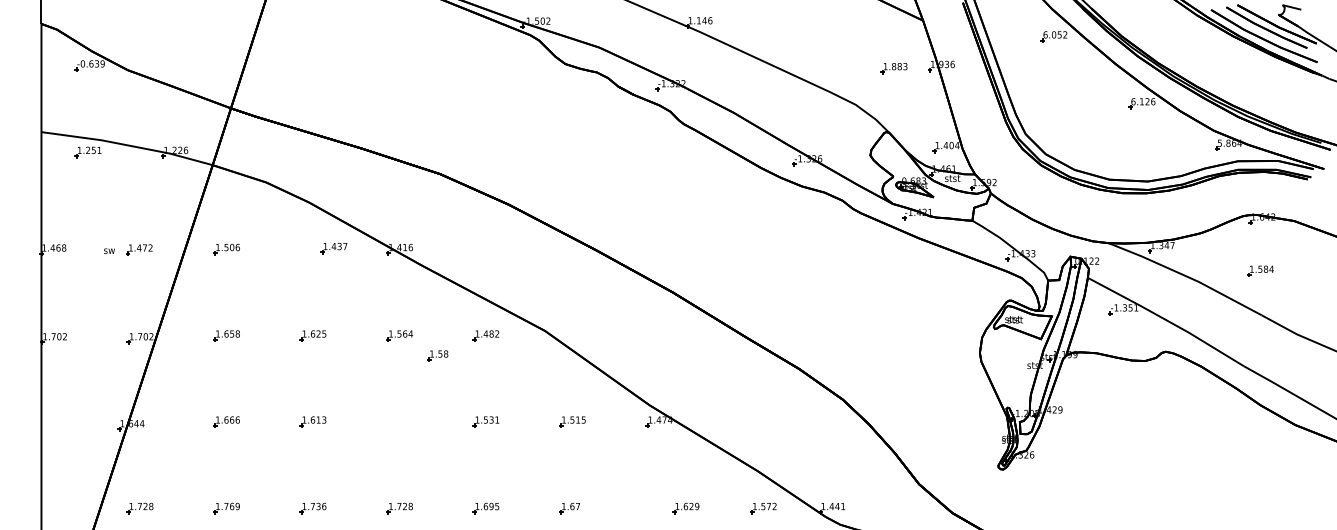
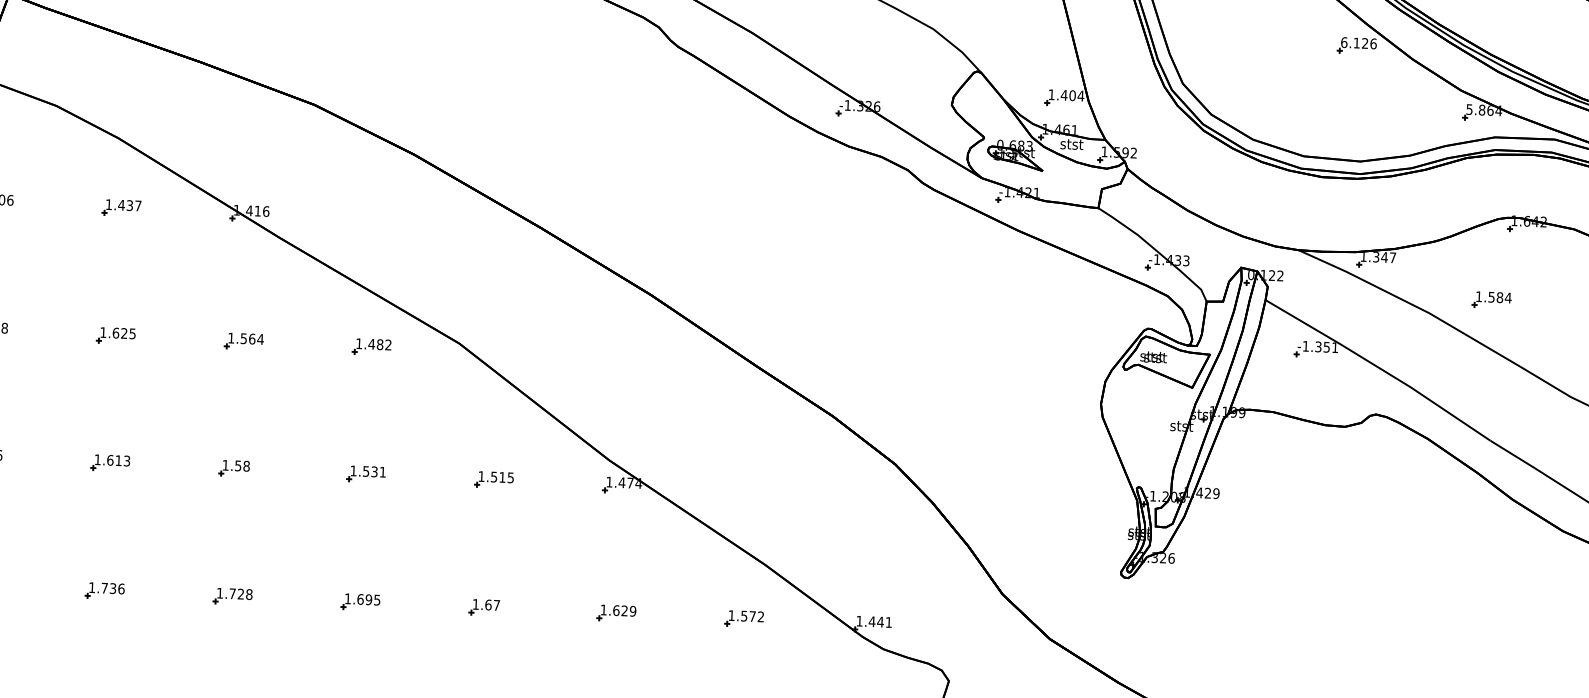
part: (333, 248) -> (120, 208), moved
part: (1260, 270) -> (1491, 299), moved
part: (437, 355) -> (233, 467), moved
part: (685, 508) -> (615, 613), moved
part: (763, 508) -> (744, 619), moved

